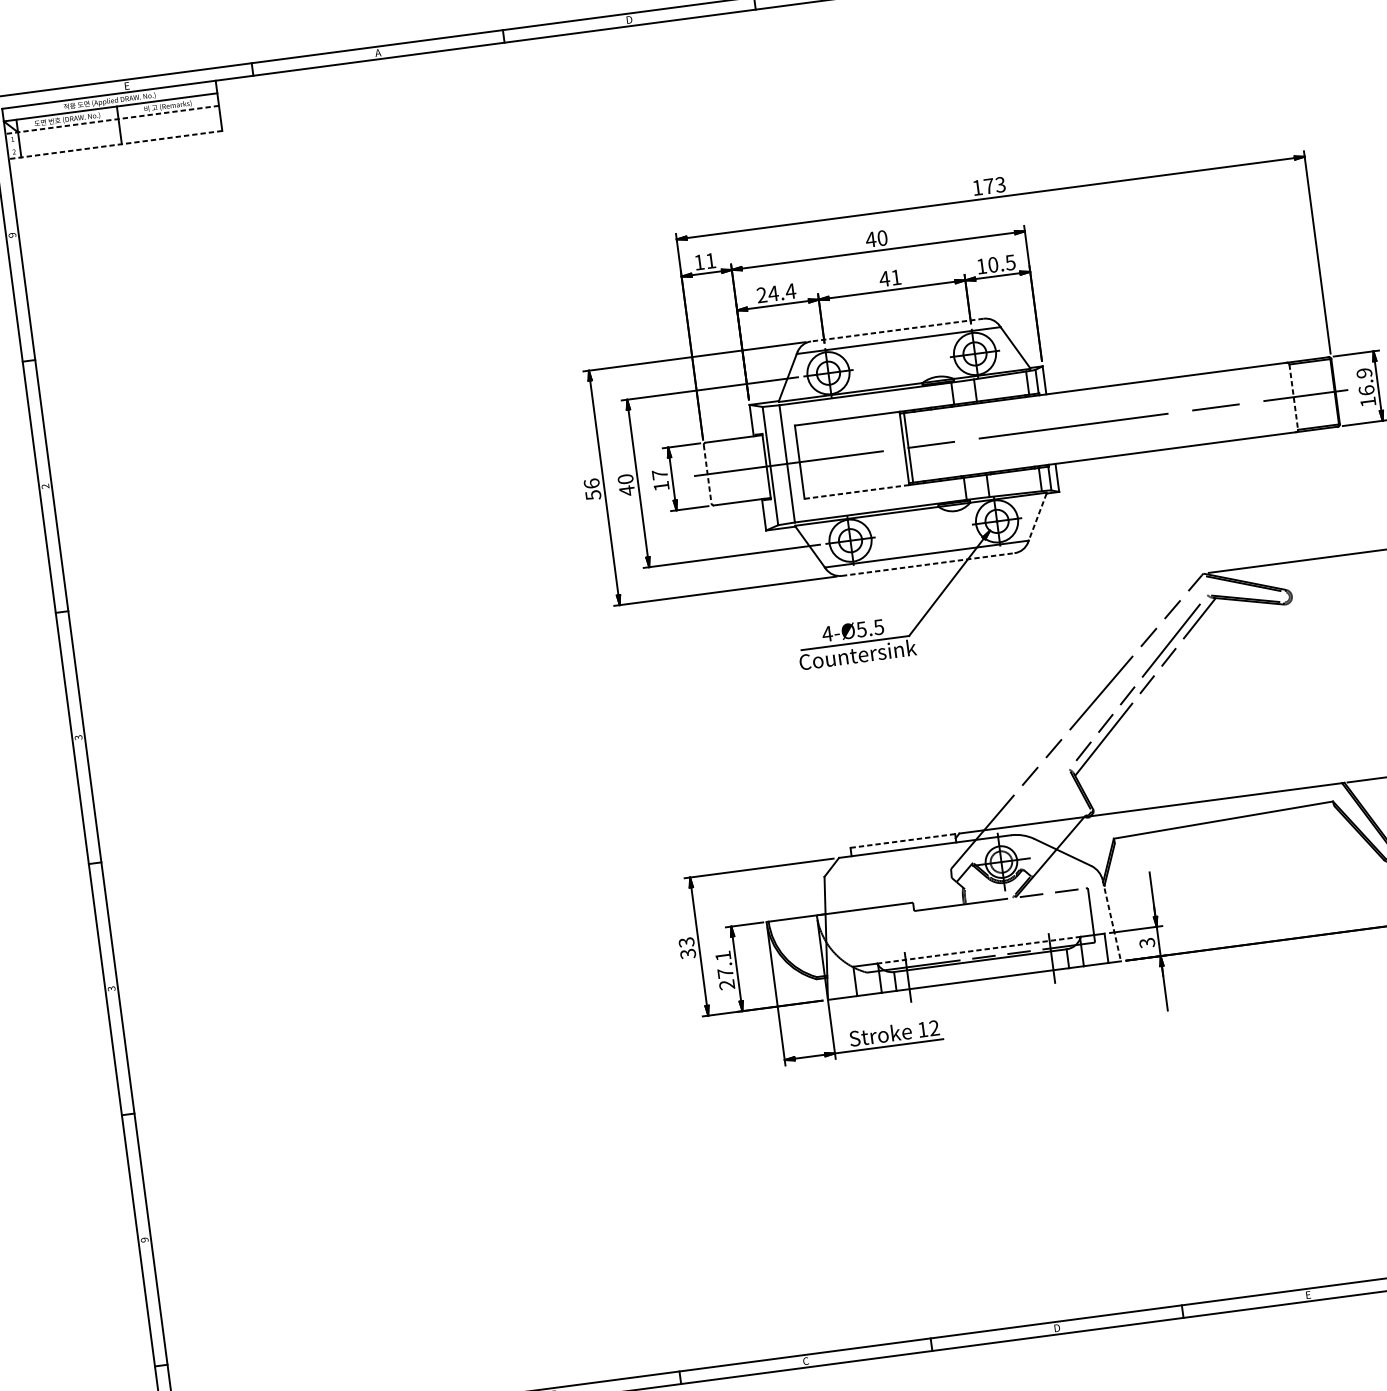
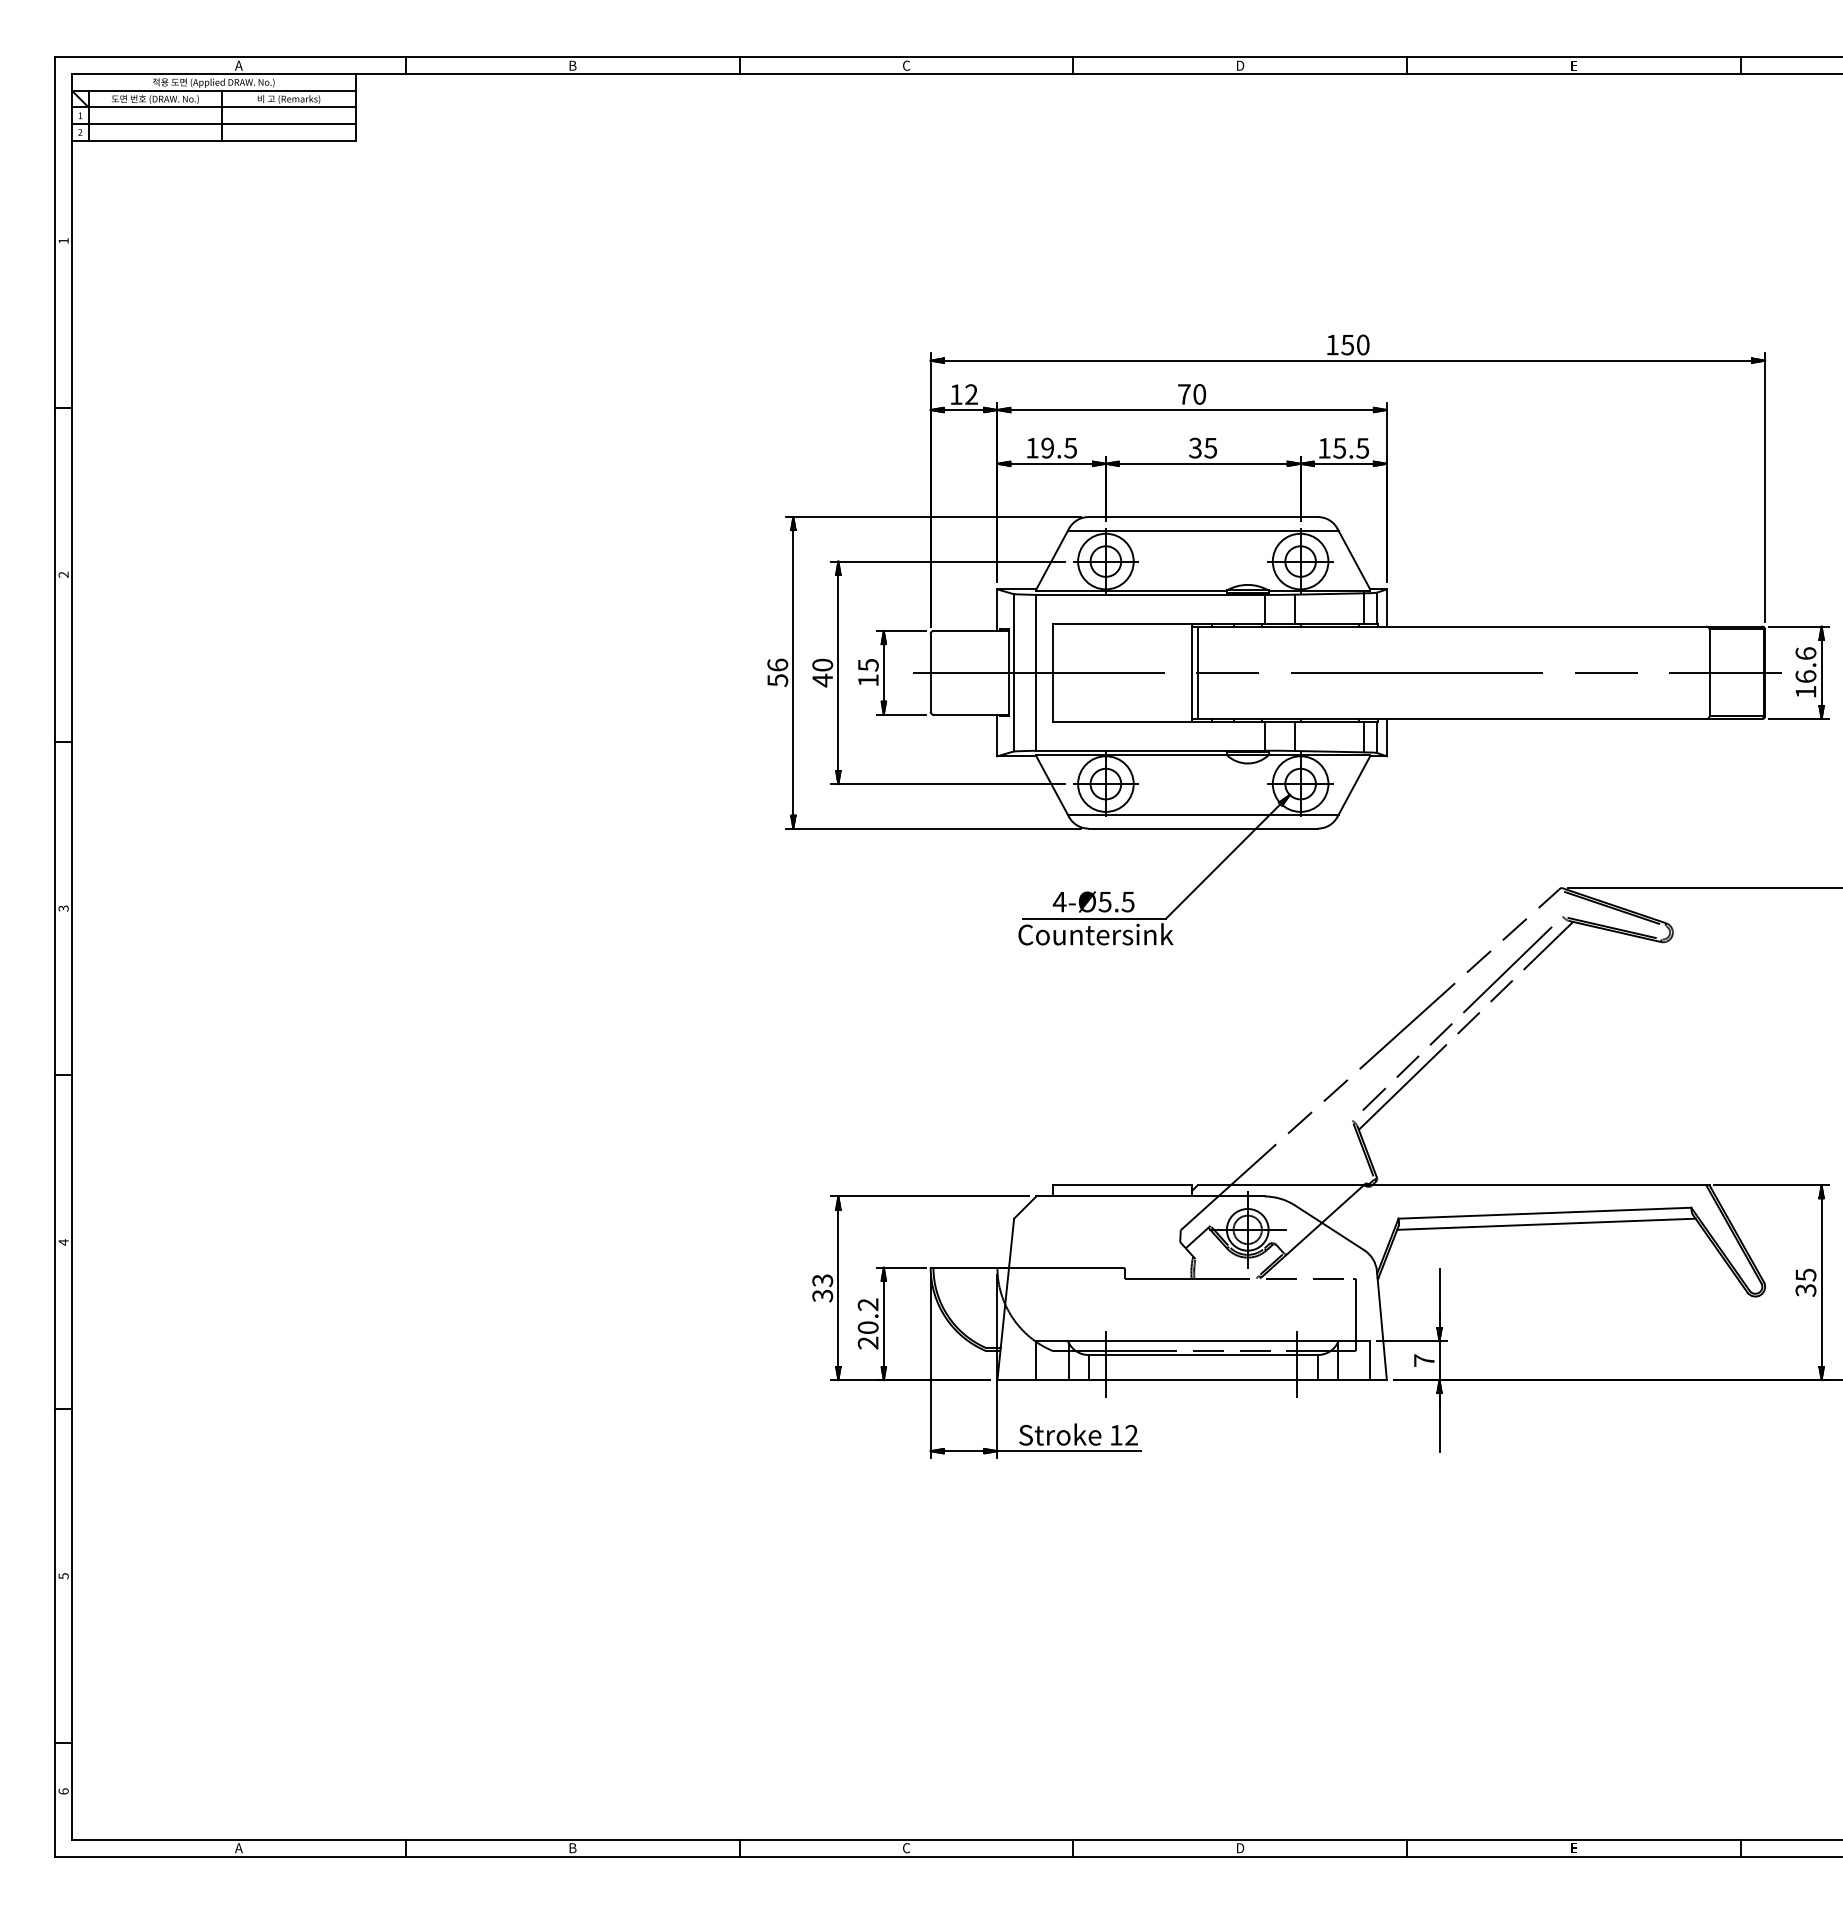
text: (629, 19) -> (906, 65), D -> C
text: (377, 52) -> (572, 65), A -> B
text: (126, 85) -> (238, 65), E -> A
line: (111, 119) -> (213, 107), dashed -> solid
line: (113, 132) -> (213, 124), added
line: (115, 144) -> (213, 140), dashed -> solid
text: (994, 185) -> (1355, 344), 173 -> 150
text: (12, 235) -> (63, 241), 9 -> 1
text: (871, 239) -> (1184, 394), 40 -> 70
text: (710, 260) -> (971, 394), 11 -> 12
text: (993, 265) -> (1339, 448), 10.5 -> 15.5
text: (889, 277) -> (1202, 447), 41 -> 35
text: (776, 292) -> (1051, 447), 24.4 -> 19.5
line: (897, 330) -> (1203, 517), dashed -> solid
text: (1364, 373) -> (1805, 653), 16.9 -> 16.6
line: (1293, 397) -> (1709, 673), dashed -> solid
text: (660, 474) -> (868, 664), 17 -> 15
line: (707, 474) -> (930, 672), dashed -> solid
line: (856, 491) -> (1122, 721), dashed -> solid
line: (1037, 517) -> (1354, 785), dashed -> solid
line: (928, 564) -> (1203, 828), dashed -> solid
line: (1225, 827) -> (1546, 1223), added
line: (902, 841) -> (1122, 1185), dashed -> solid
line: (1111, 920) -> (1381, 1325), dashed -> solid
text: (1147, 942) -> (1424, 1360), 3 -> 7
line: (978, 950) -> (1202, 1341), dashed -> solid
text: (723, 964) -> (867, 1315), 27.1 -> 20.2
text: (111, 988) -> (63, 1242), 3 -> 4
text: (144, 1240) -> (63, 1576), 9 -> 5

